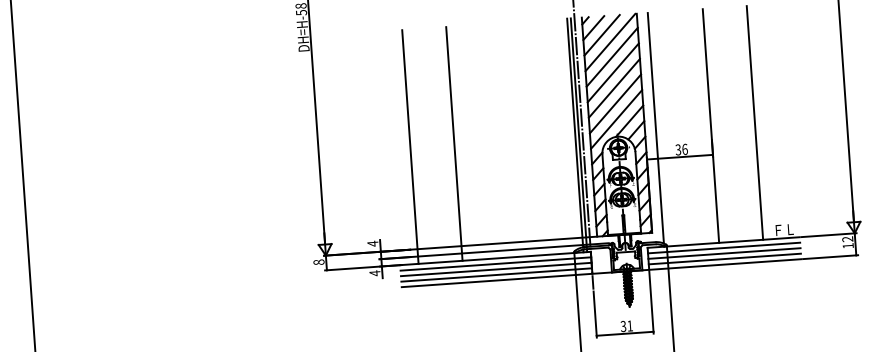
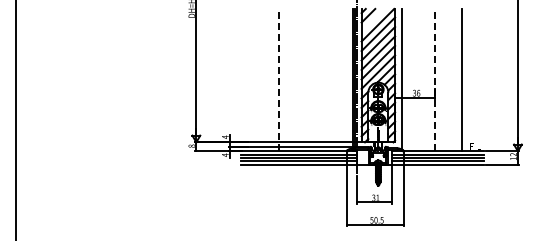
line: (601, 35) -> (372, 20), removed
line: (711, 124) -> (435, 79), solid -> dashed
line: (453, 142) -> (278, 79), solid -> dashed
line: (410, 145) -> (252, 79), removed

